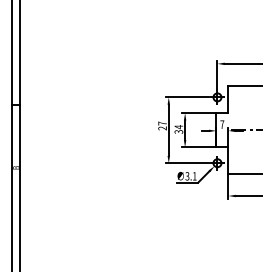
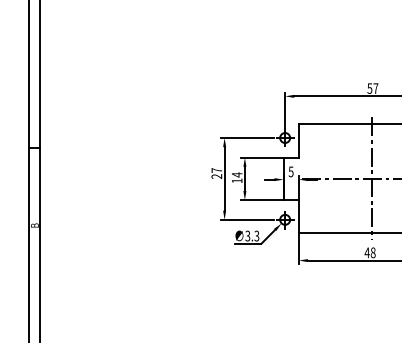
text: (221, 124) -> (290, 171), 7 -> 5
text: (178, 131) -> (236, 180), 34 -> 14
text: (194, 175) -> (256, 235), 3.1 -> 3.3

